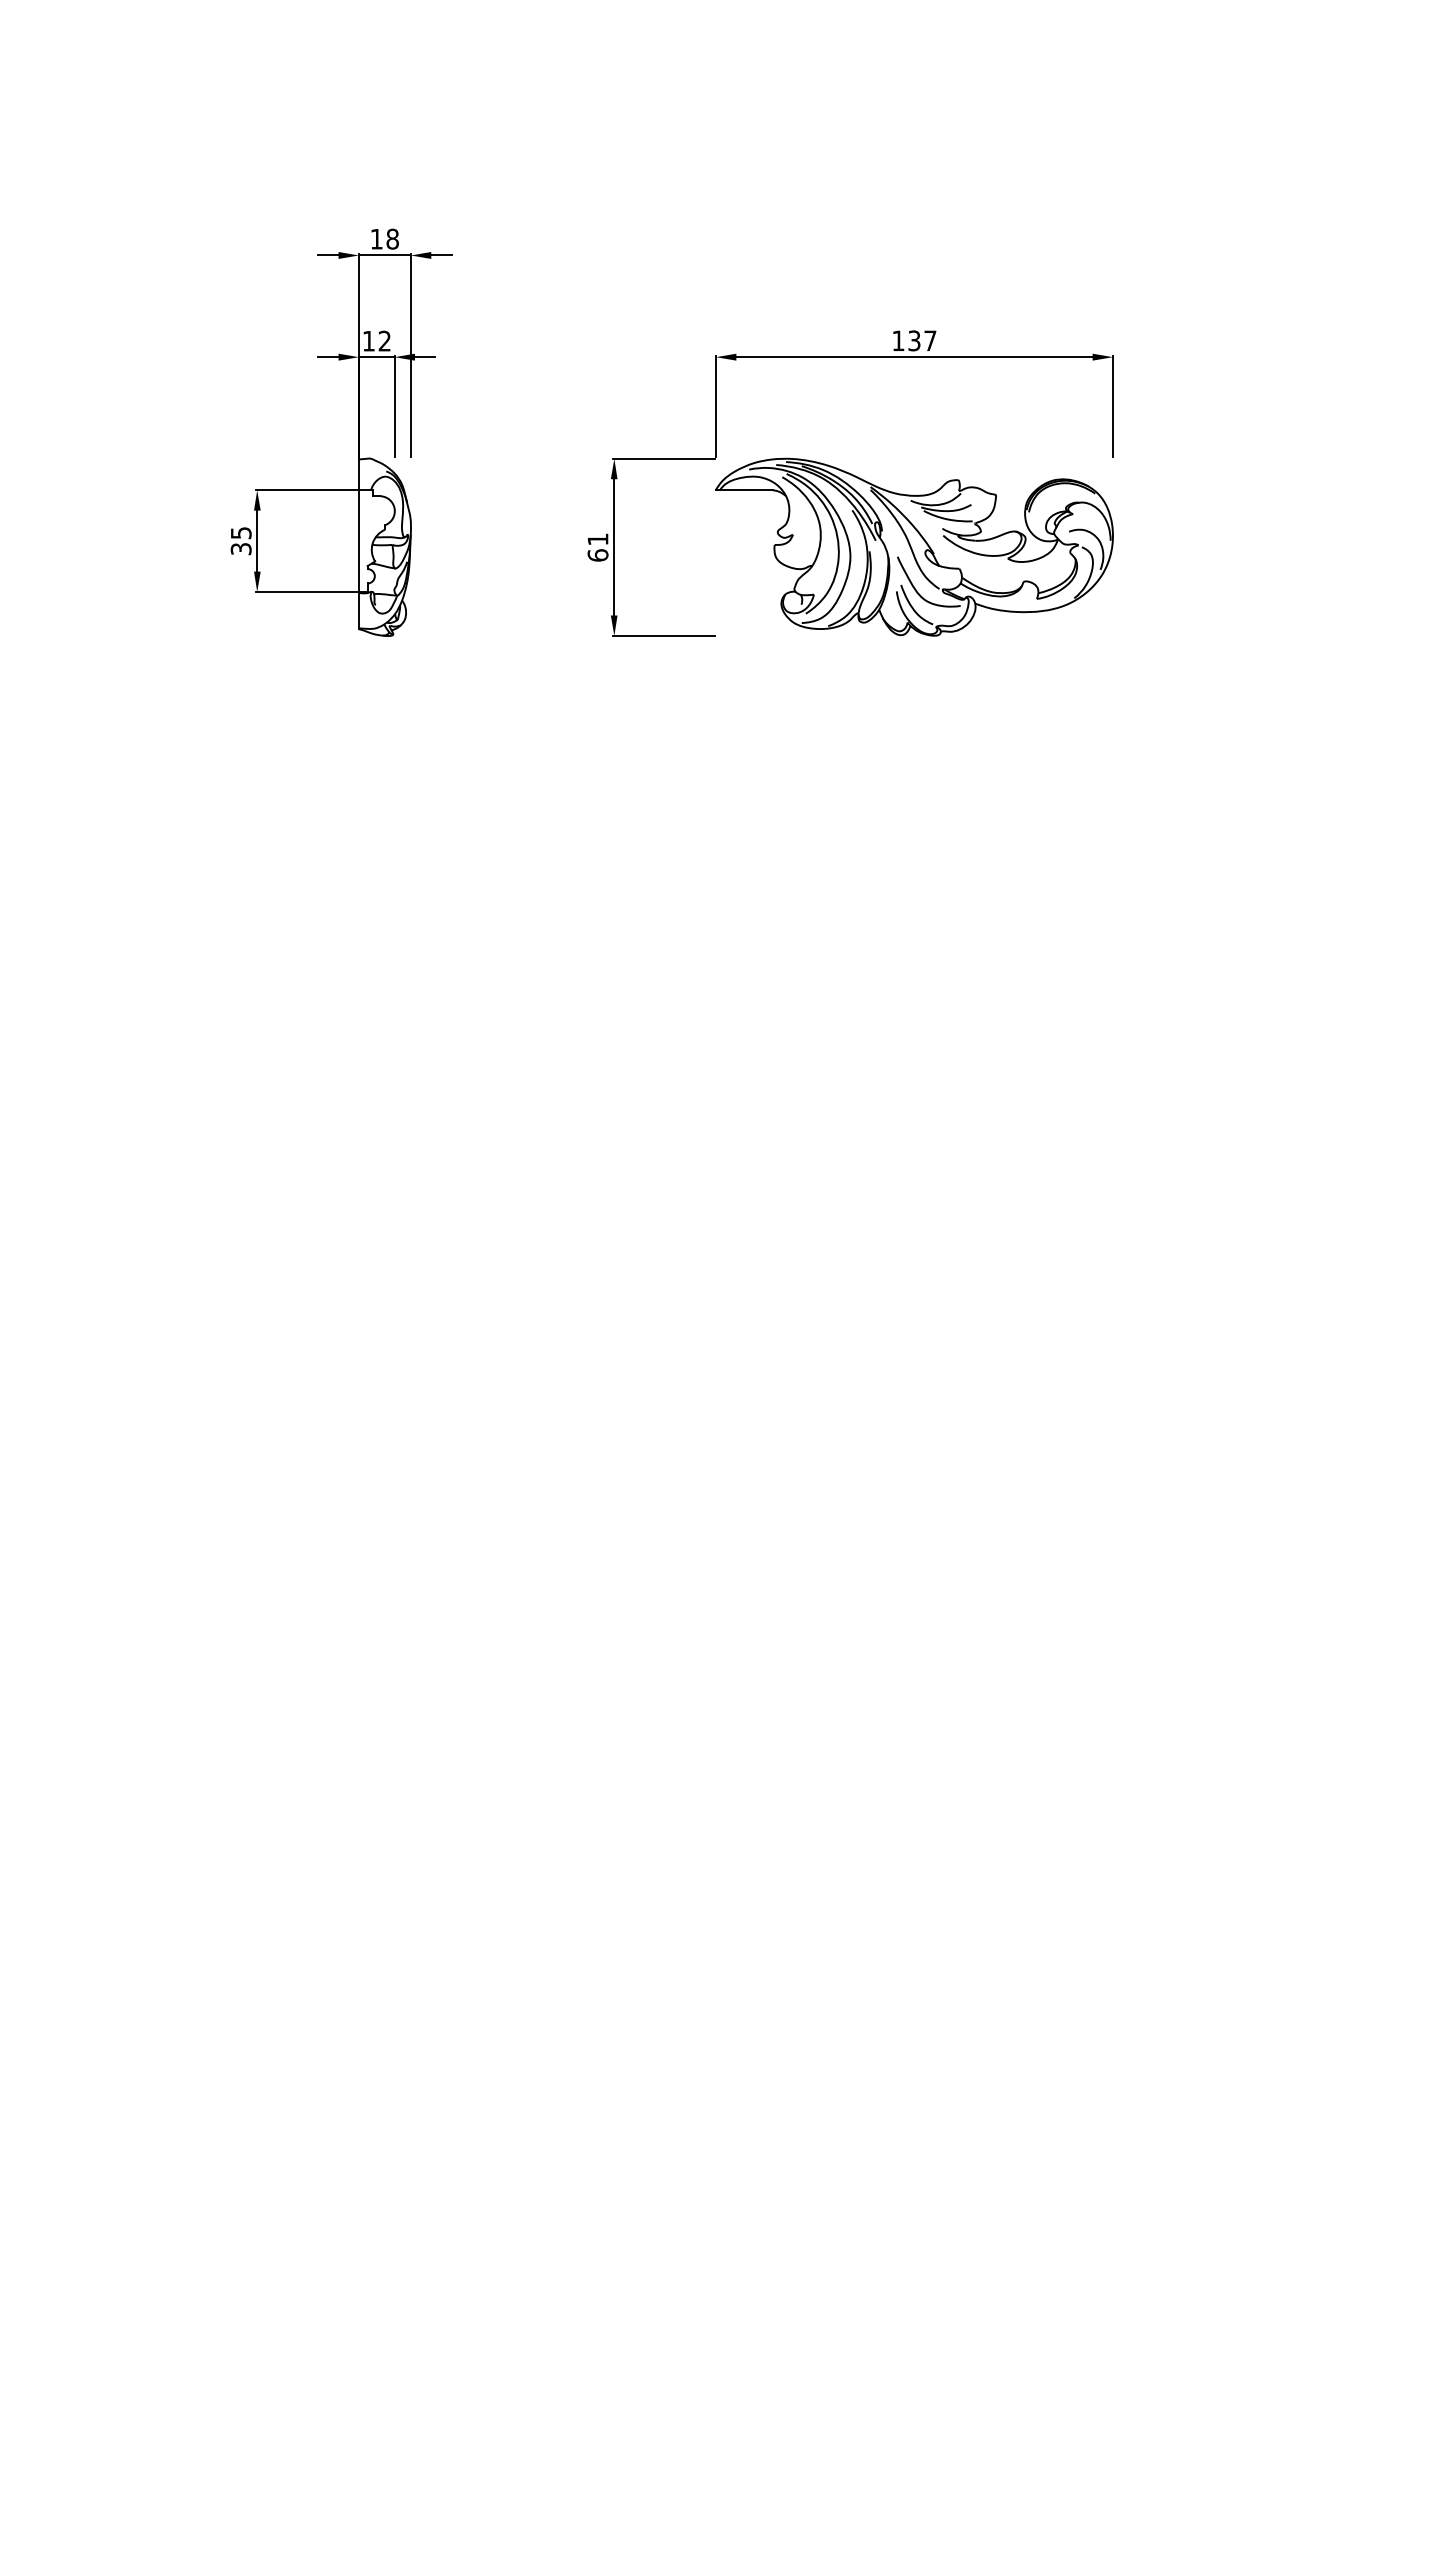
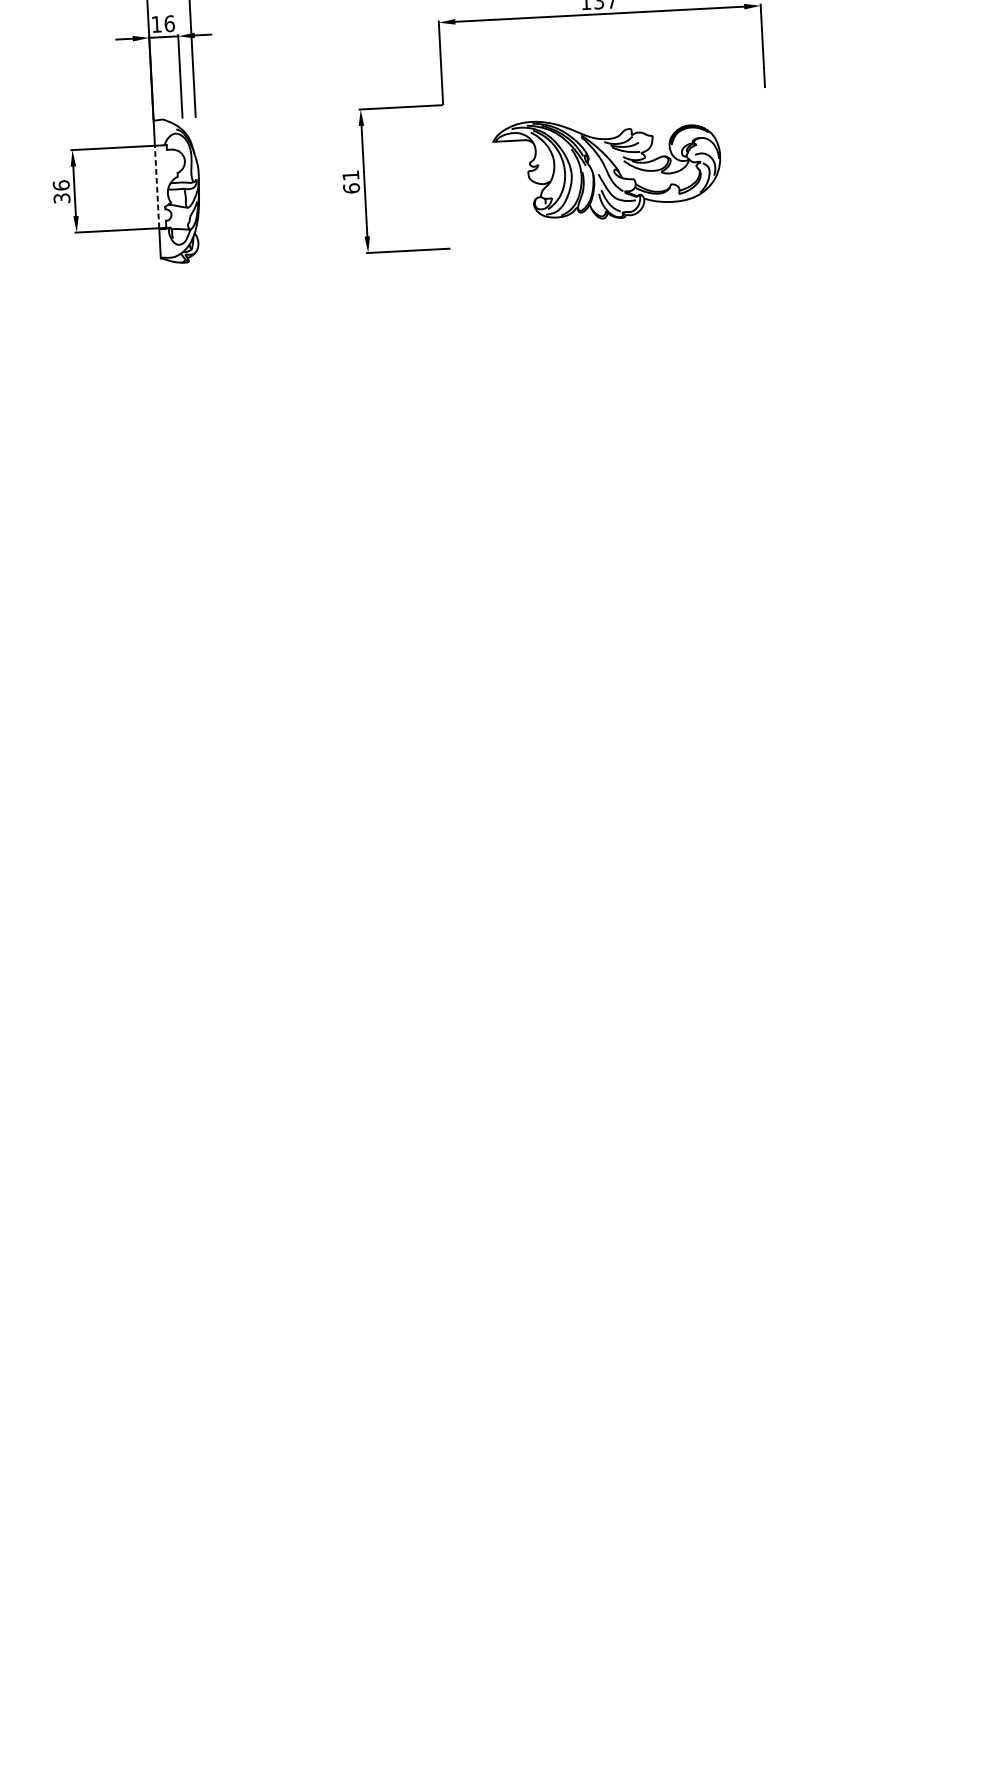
text: (384, 340) -> (169, 23), 12 -> 16
text: (240, 532) -> (60, 185), 35 -> 36
line: (358, 541) -> (156, 187), solid -> dashed
part: (914, 546) -> (607, 167), size x0.7

